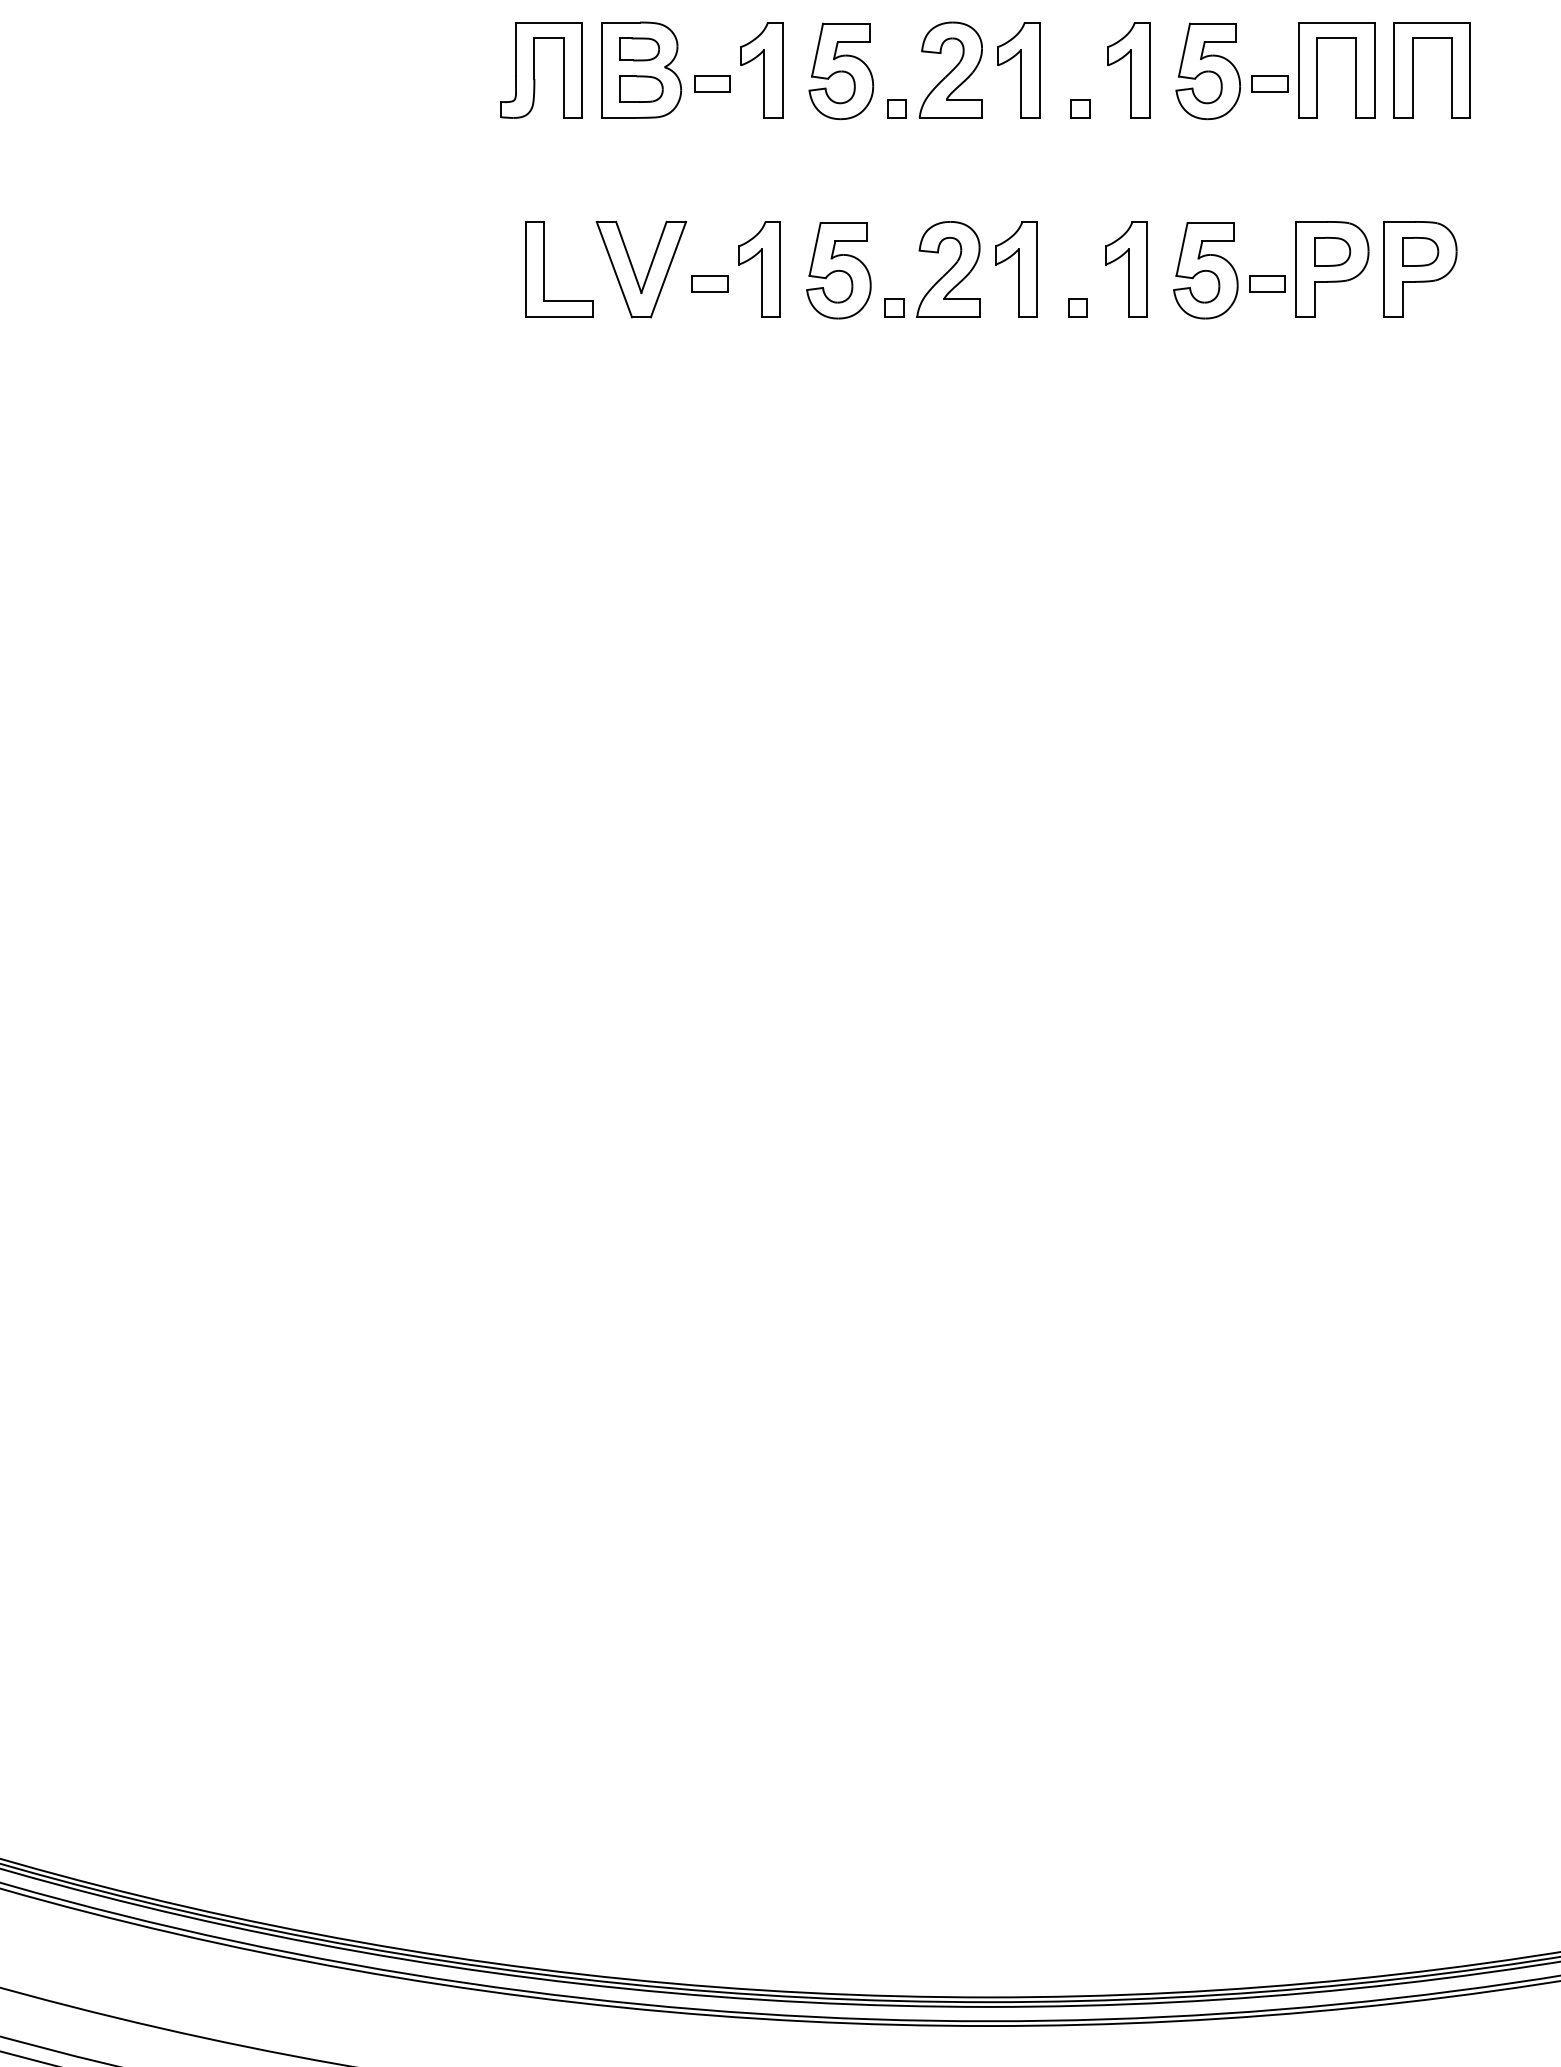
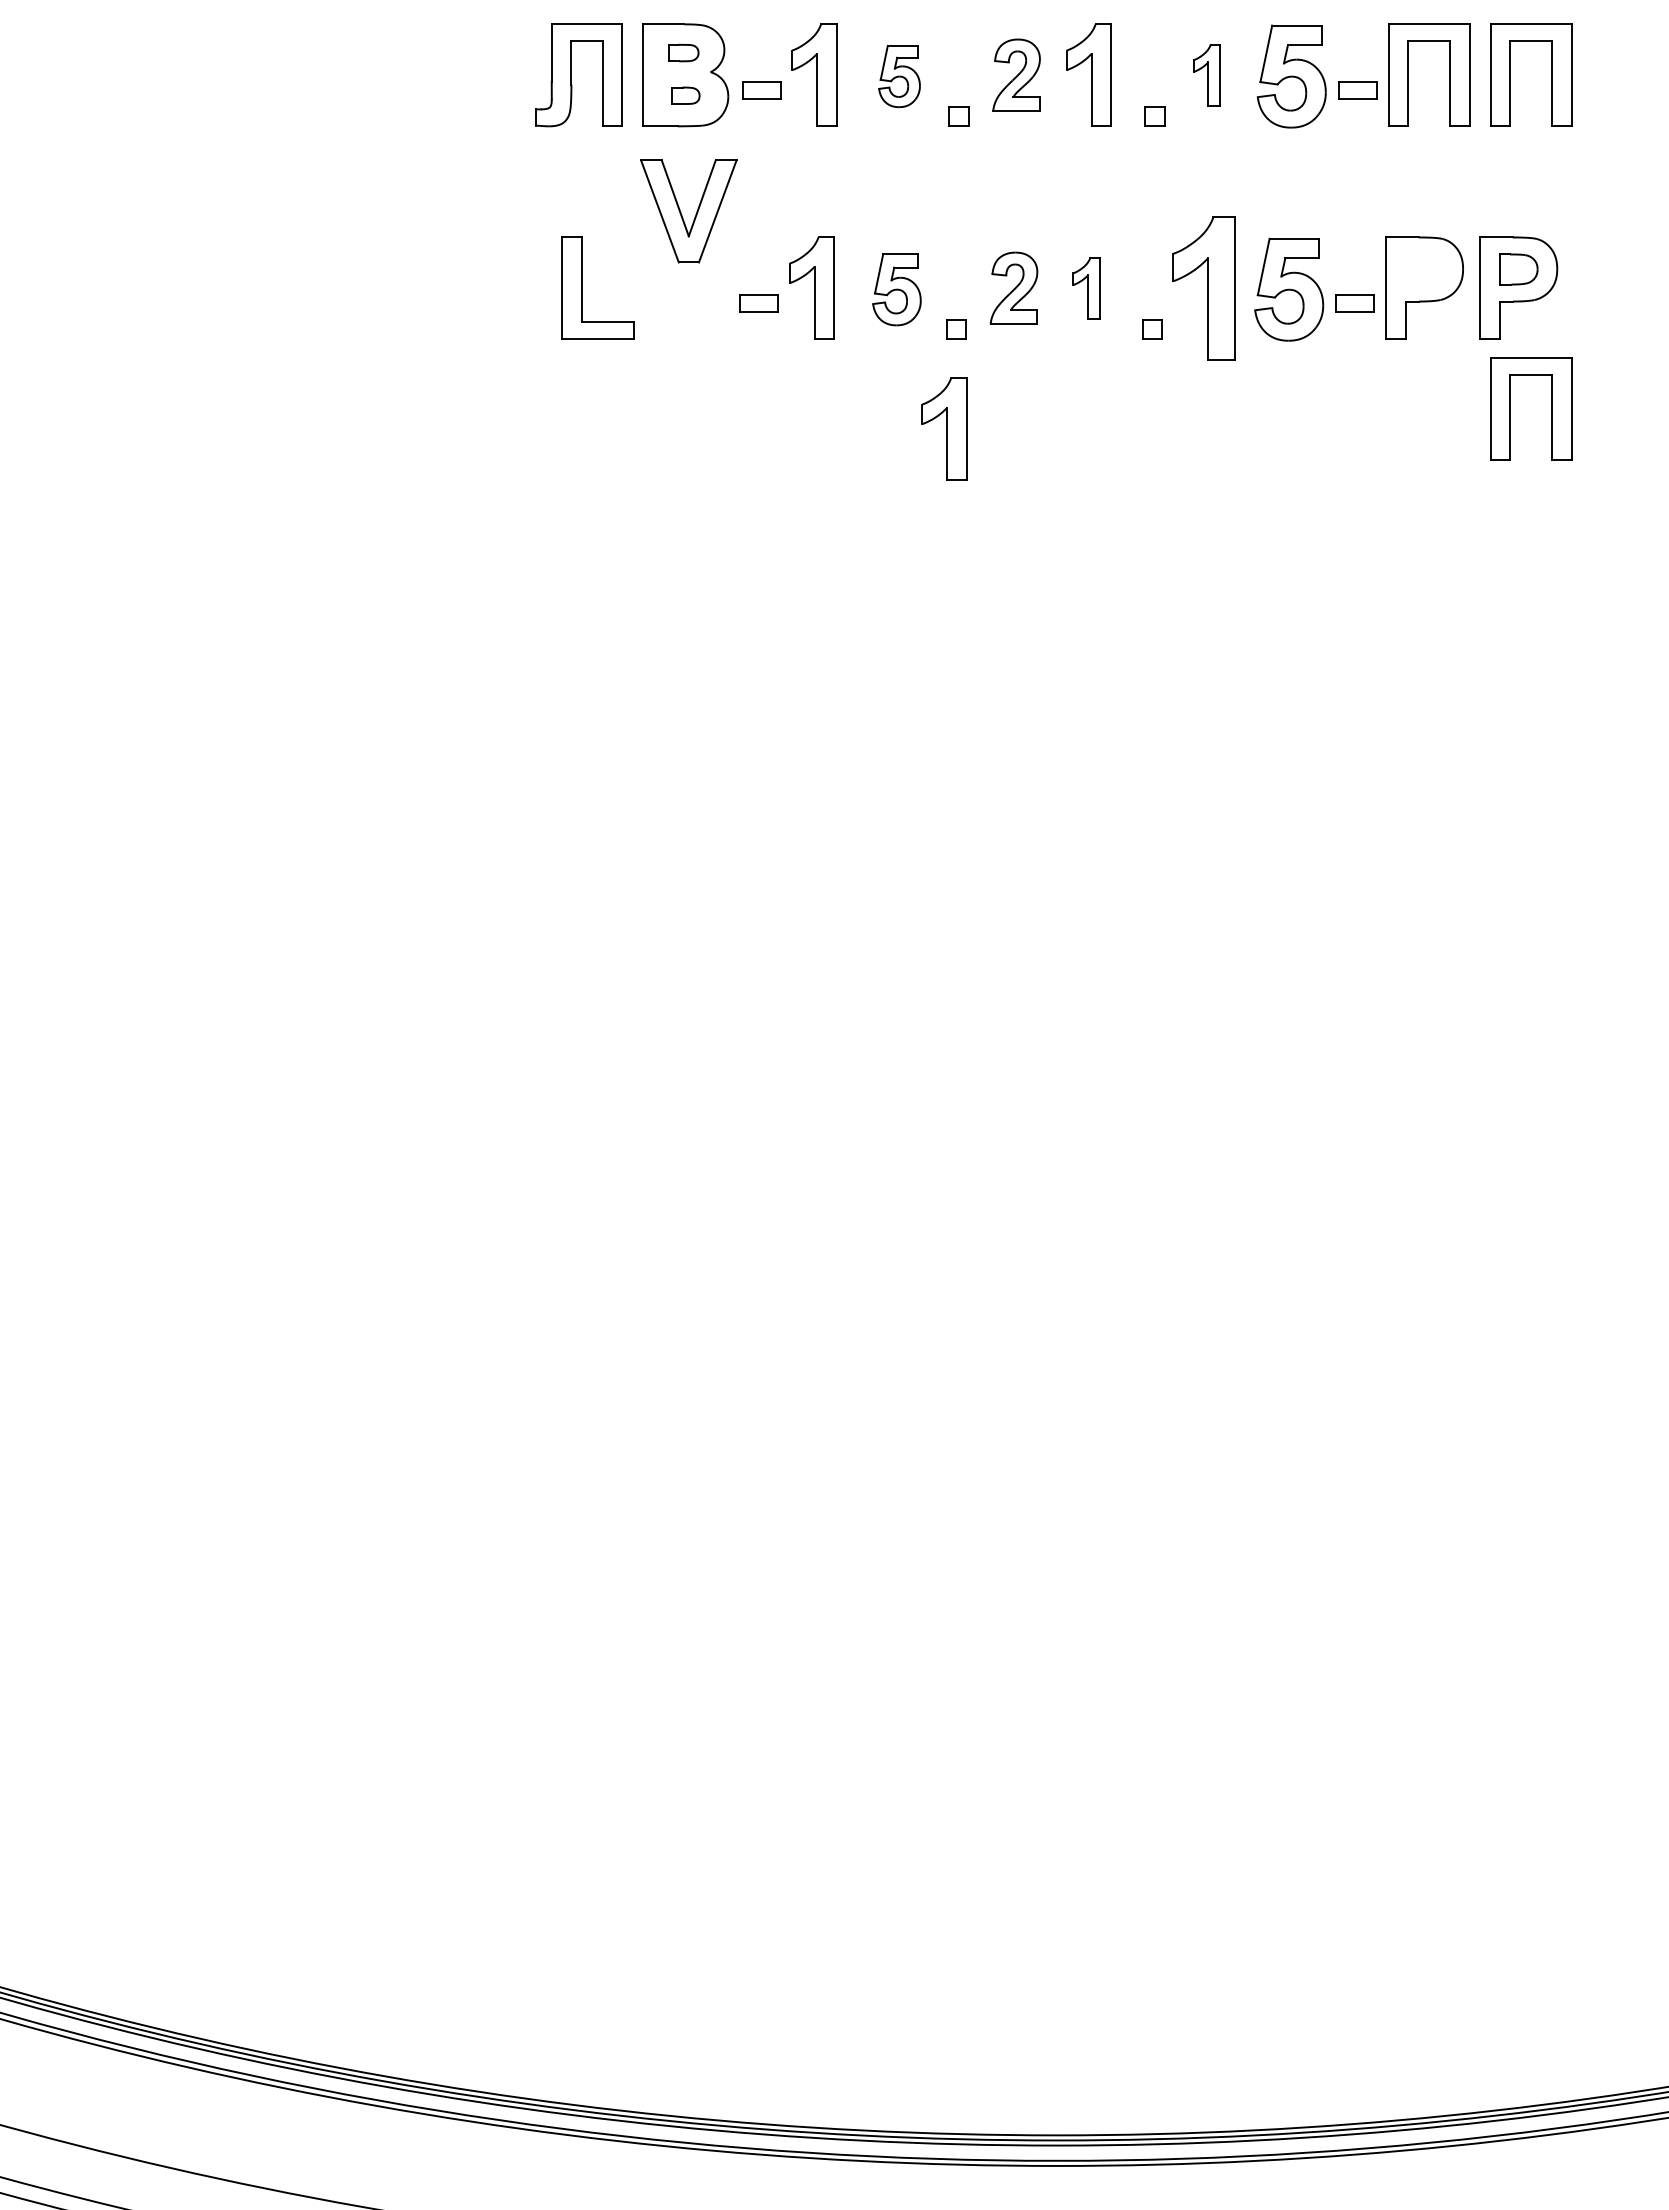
part: (639, 48) -> (683, 52), size x0.7
part: (950, 69) -> (1016, 74), size x0.7
part: (1128, 69) -> (1206, 74), size x0.6
part: (841, 71) -> (899, 76), size x0.6
part: (641, 89) -> (685, 95), size x0.6
part: (1332, 251) -> (1424, 269), removed
part: (947, 268) -> (1013, 287), size x0.7
part: (1016, 268) -> (1086, 287), size x0.6
part: (1125, 268) -> (1203, 287), size x1.4
part: (634, 270) -> (681, 212), moved
part: (838, 270) -> (896, 289), size x0.7
part: (1451, 381) -> (1551, 408), added
part: (883, 400) -> (944, 428), added

